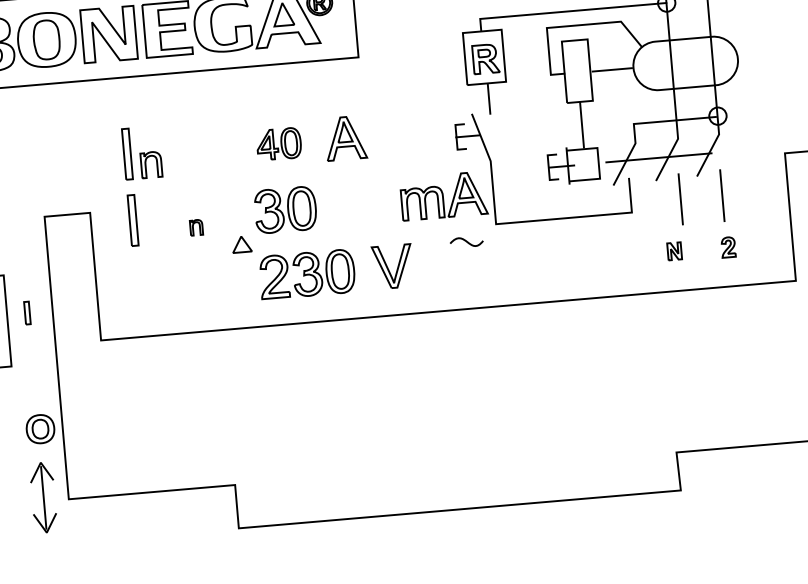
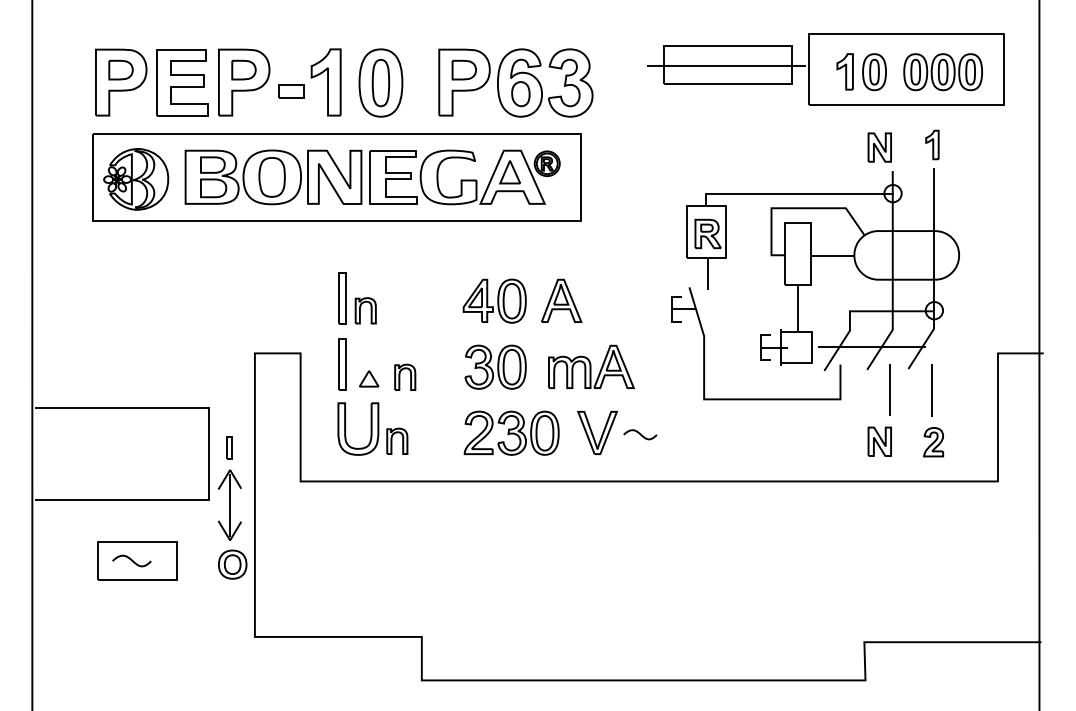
part: (278, 143) -> (494, 300), size x1.43
part: (443, 195) -> (591, 366), moved
part: (196, 226) -> (405, 376), size x1.67
curve: (466, 241) -> (640, 434), moved
part: (242, 244) -> (369, 378), moved
part: (728, 247) -> (933, 442), size x1.43
part: (674, 251) -> (879, 441), size x1.67
part: (168, 281) -> (372, 428), added
part: (43, 497) -> (229, 504), moved

